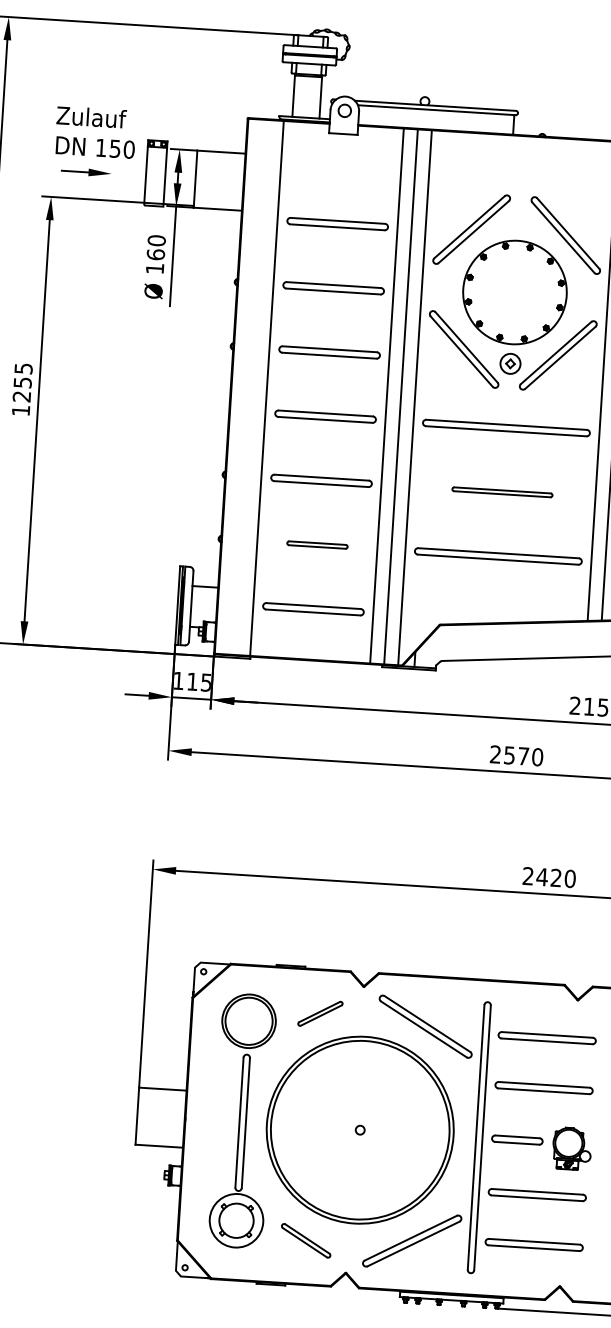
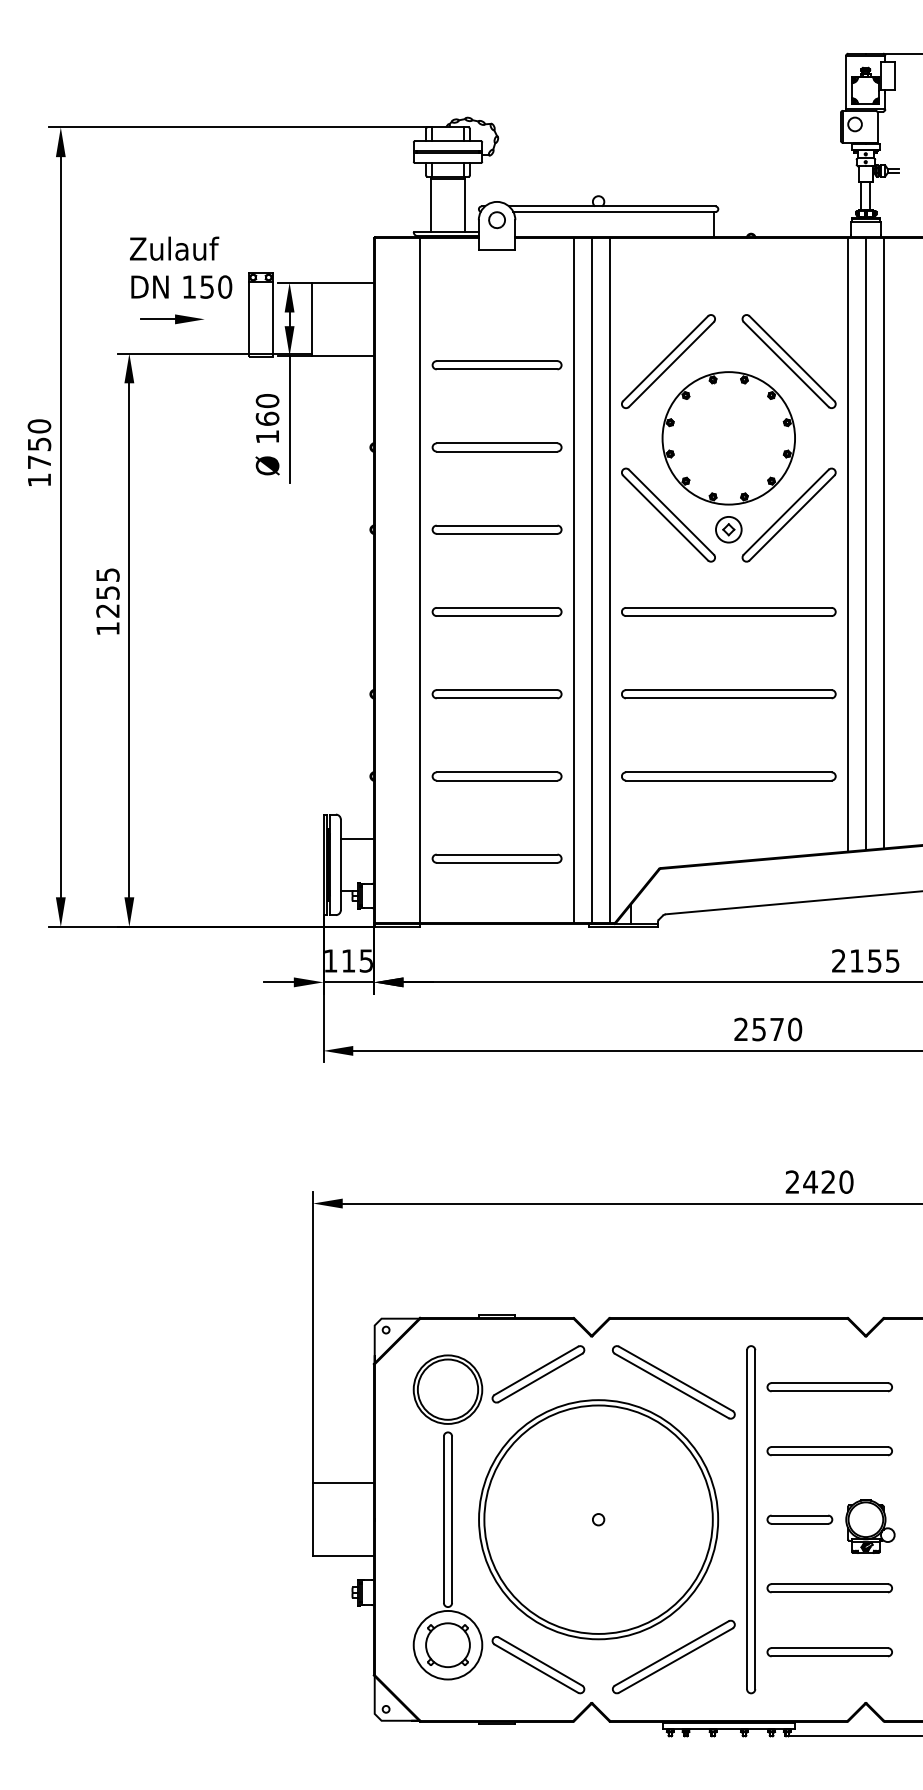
part: (502, 492) -> (728, 694), size x1.67
part: (317, 545) -> (496, 776), size x1.67
part: (320, 1013) -> (538, 1374), size x1.67
part: (306, 1241) -> (538, 1665), size x1.43

